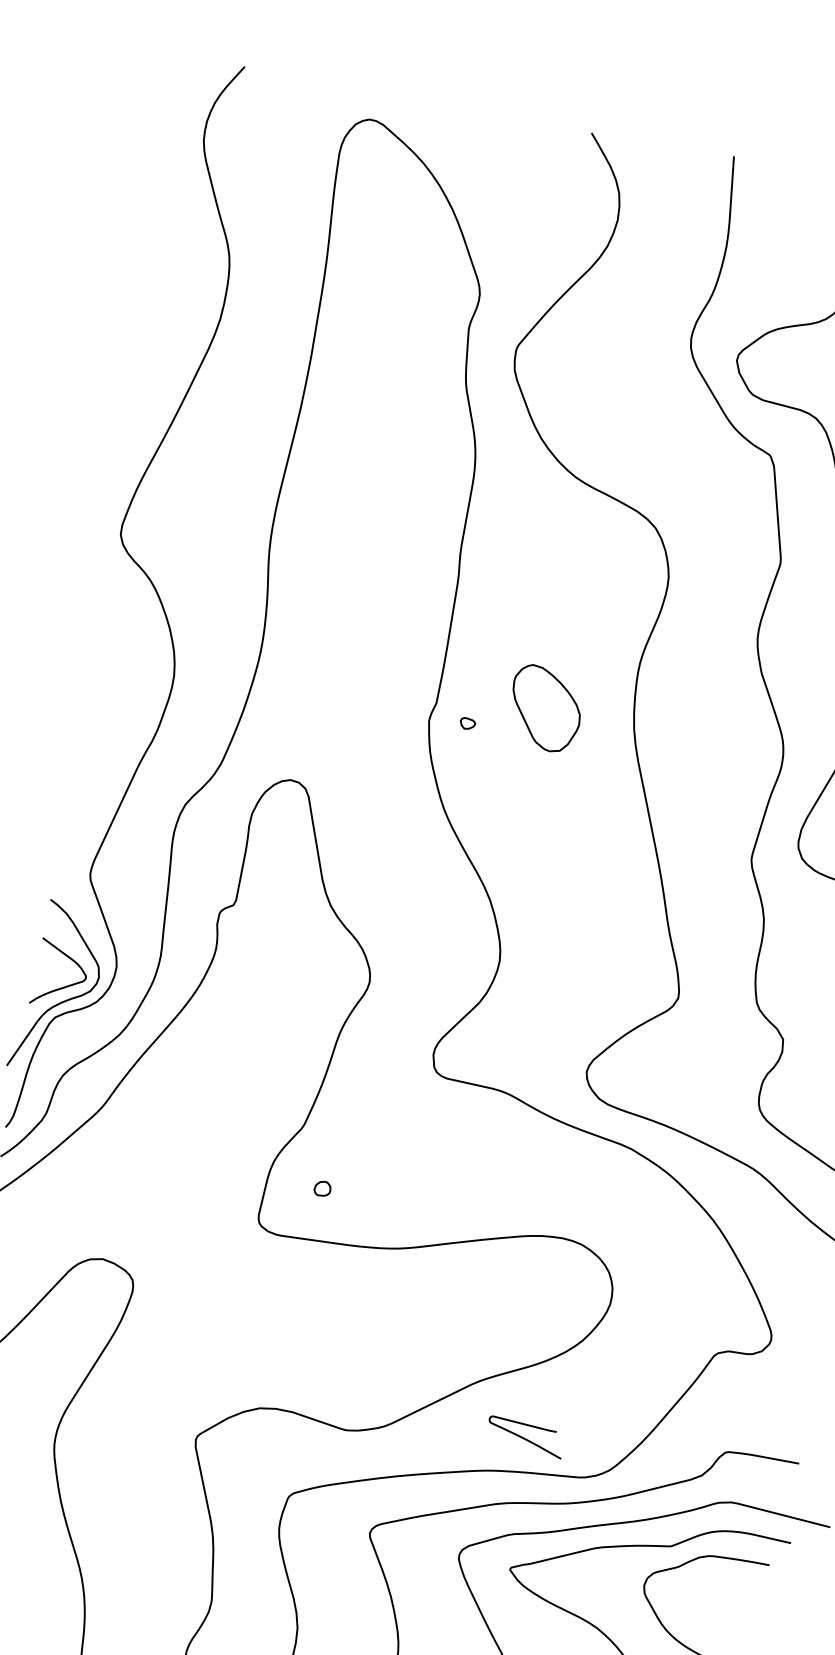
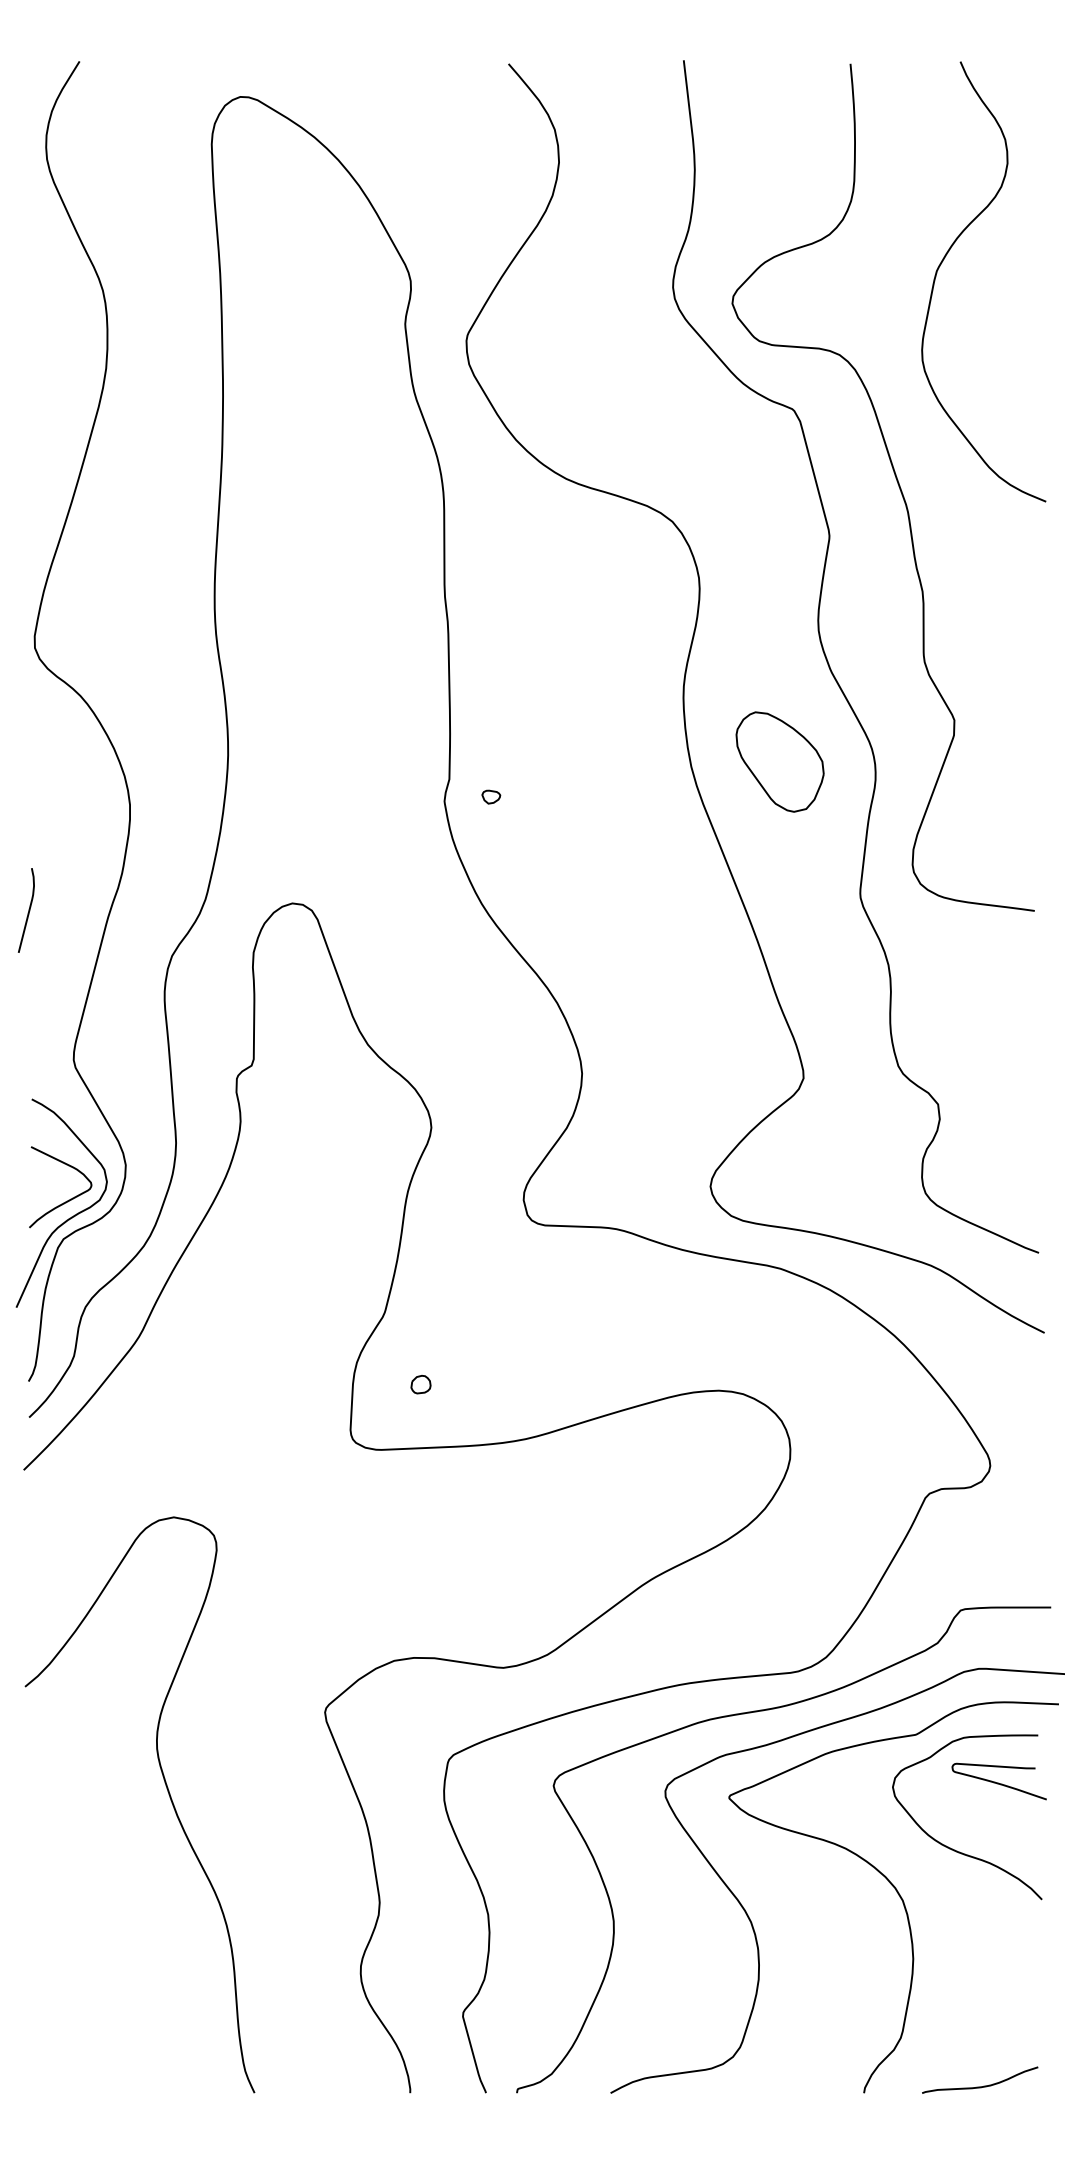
part: (545, 708) -> (779, 761), moved
curve: (76, 746) -> (28, 910), added
curve: (524, 1437) -> (998, 1782), moved

